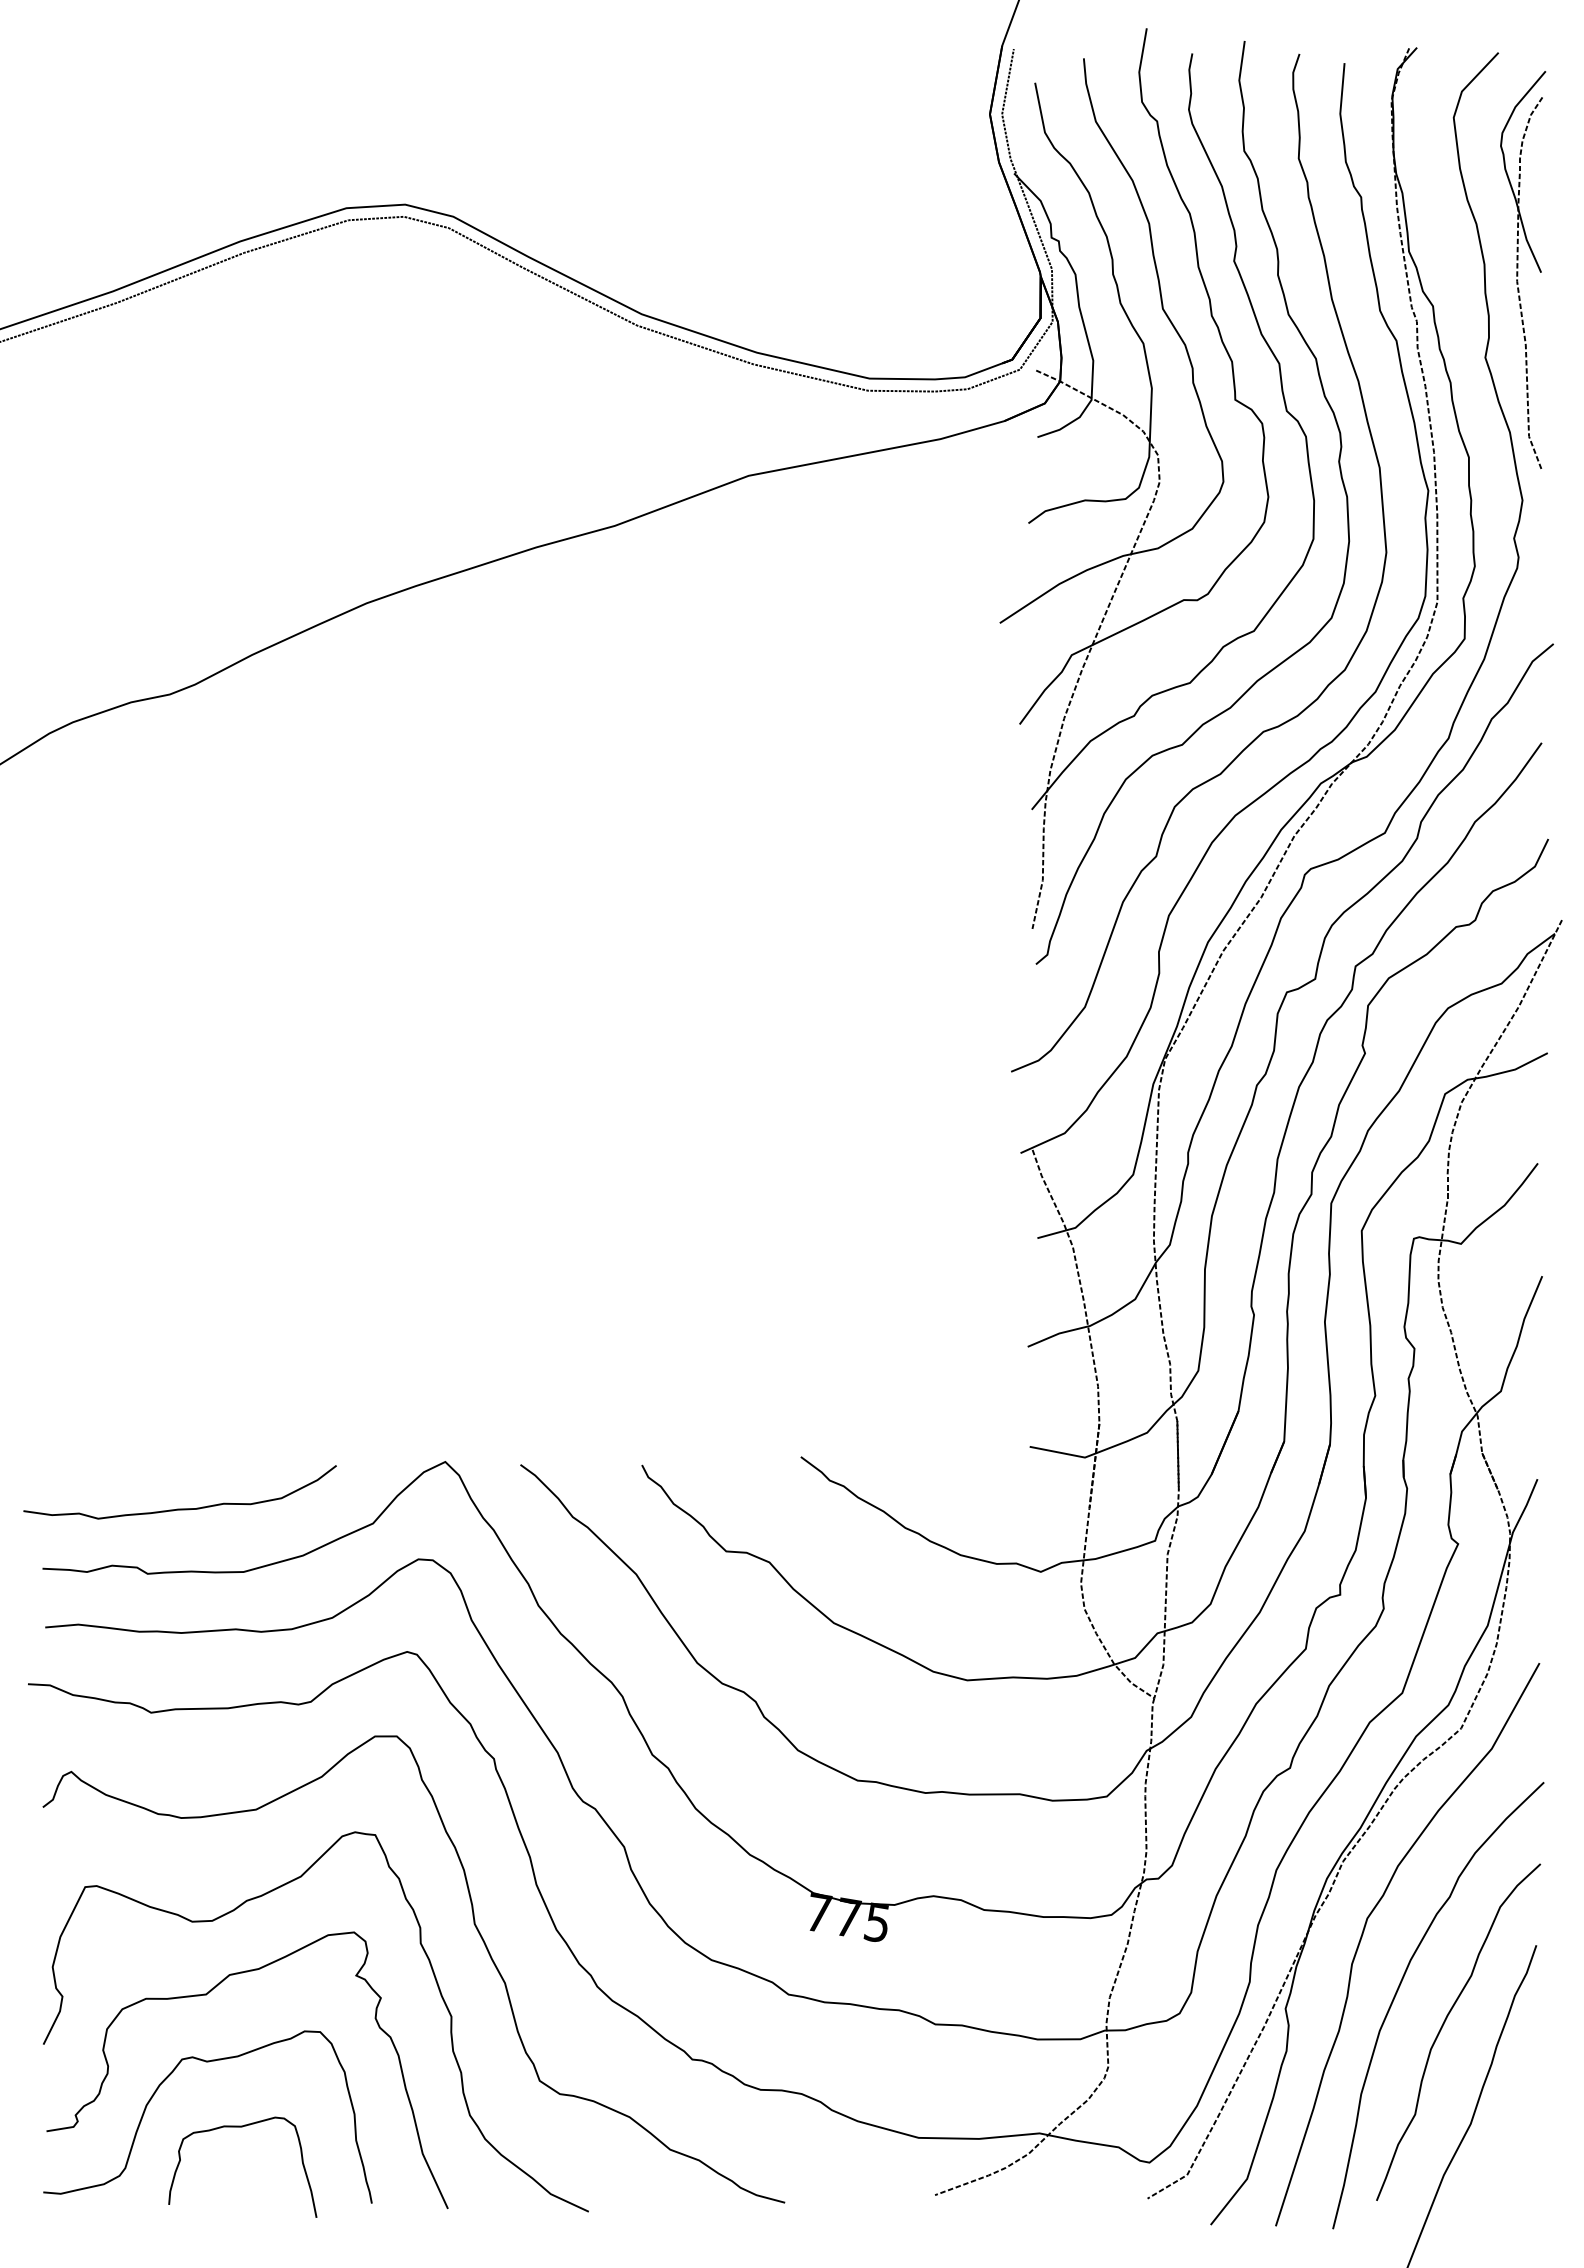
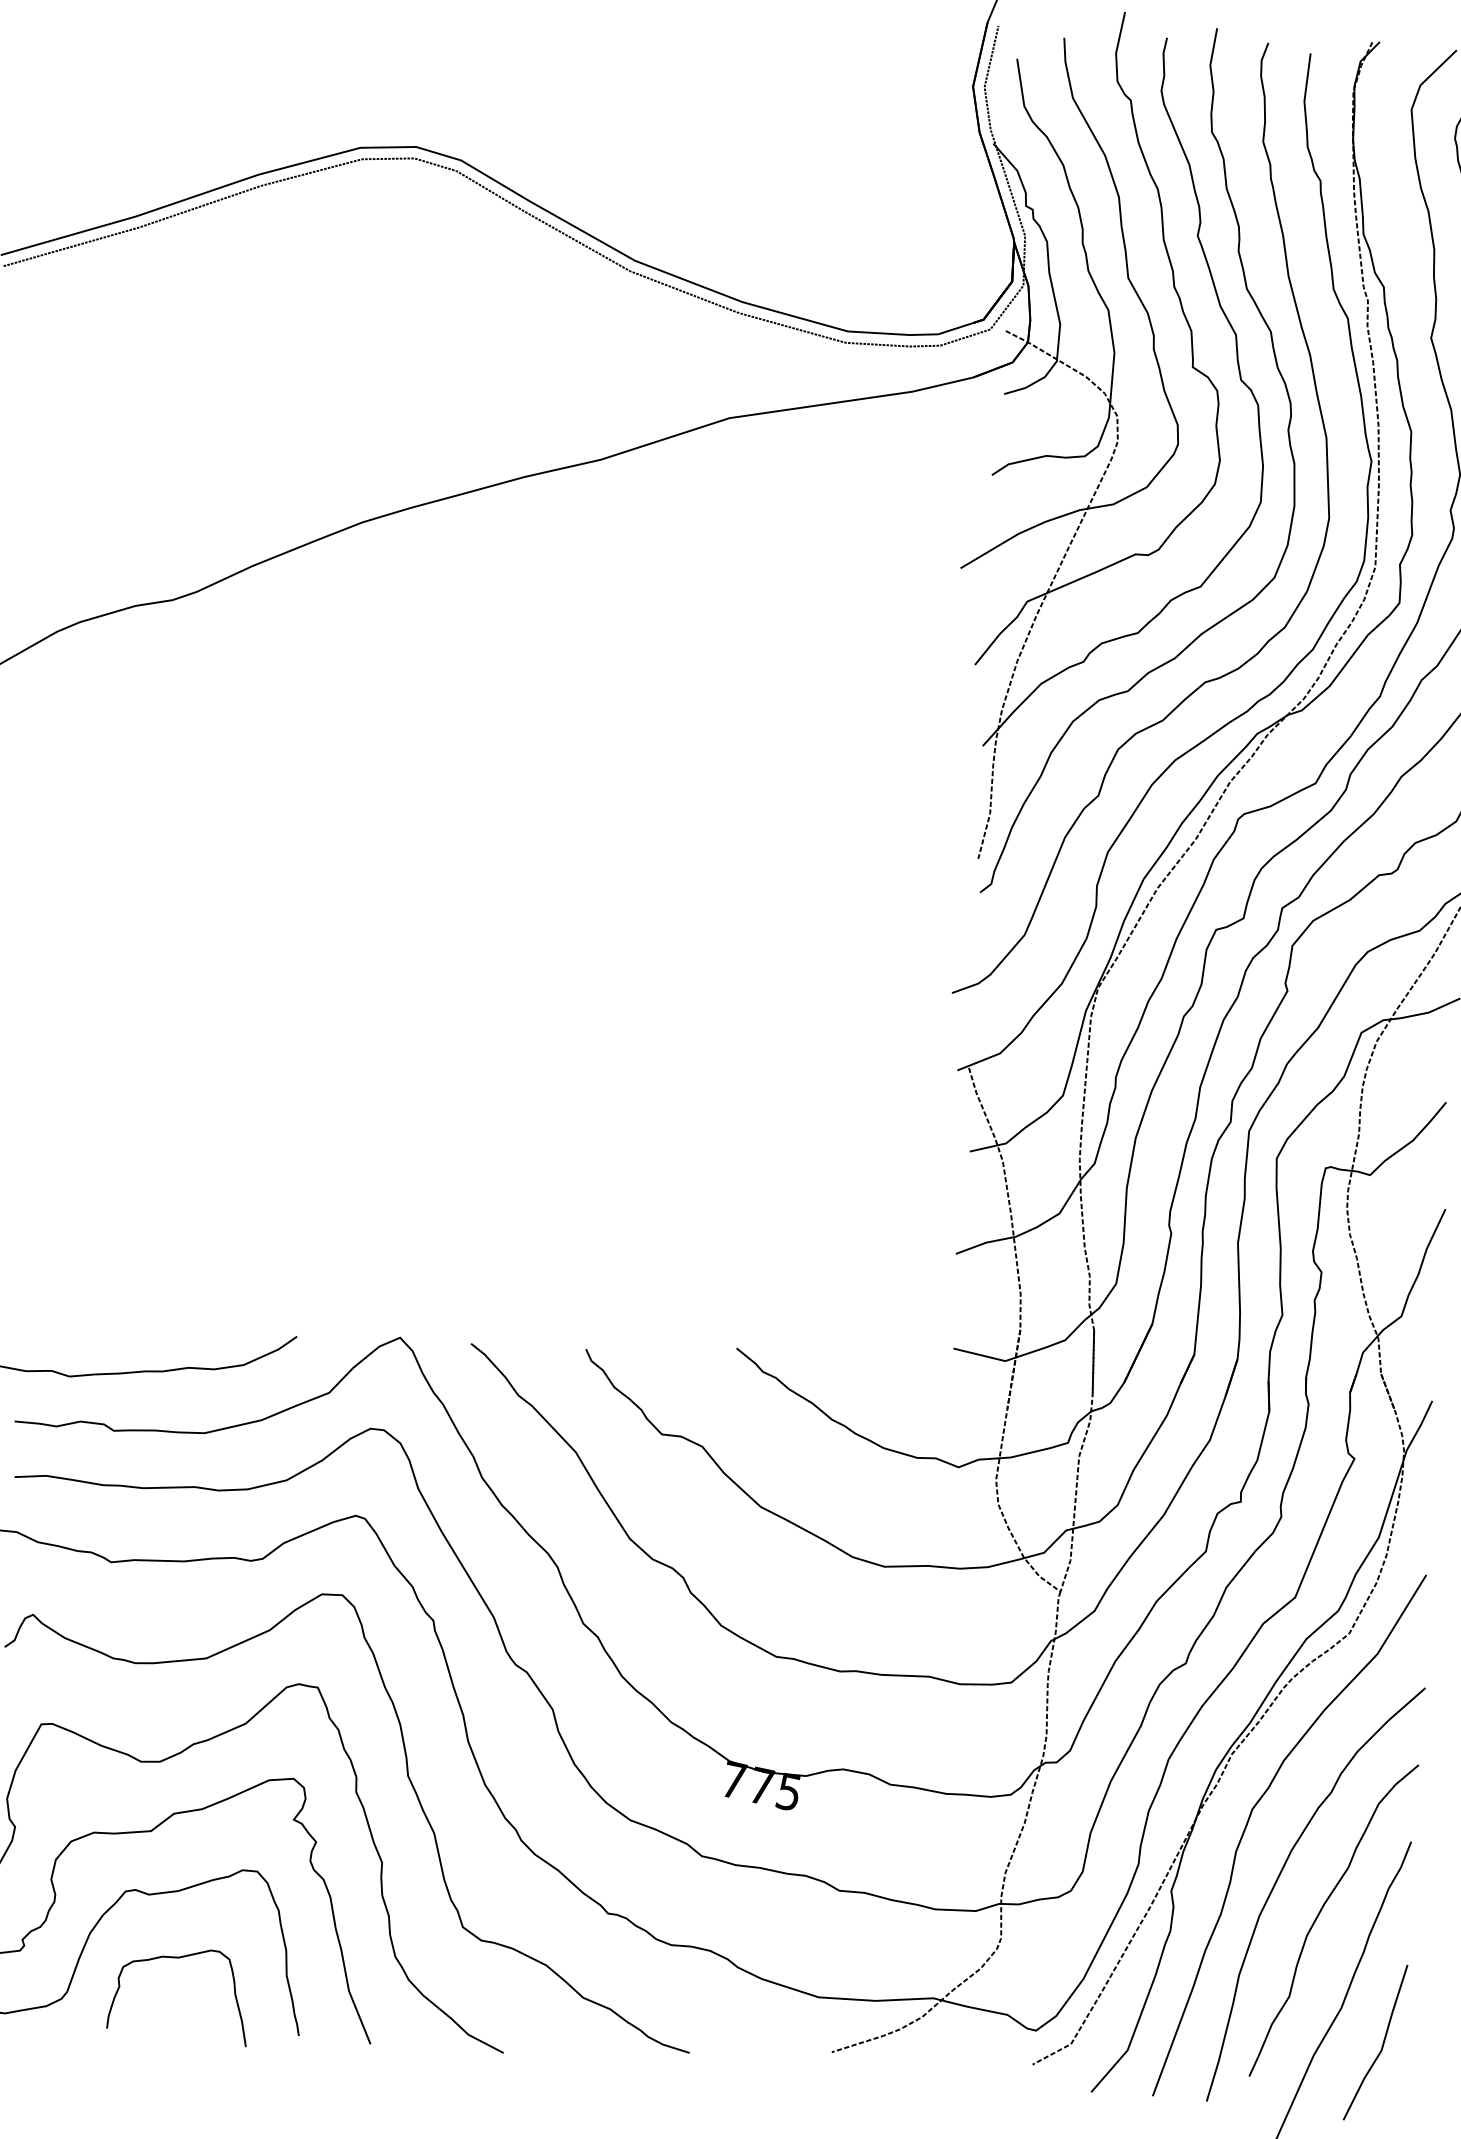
part: (1515, 2160) -> (1382, 2044), added

